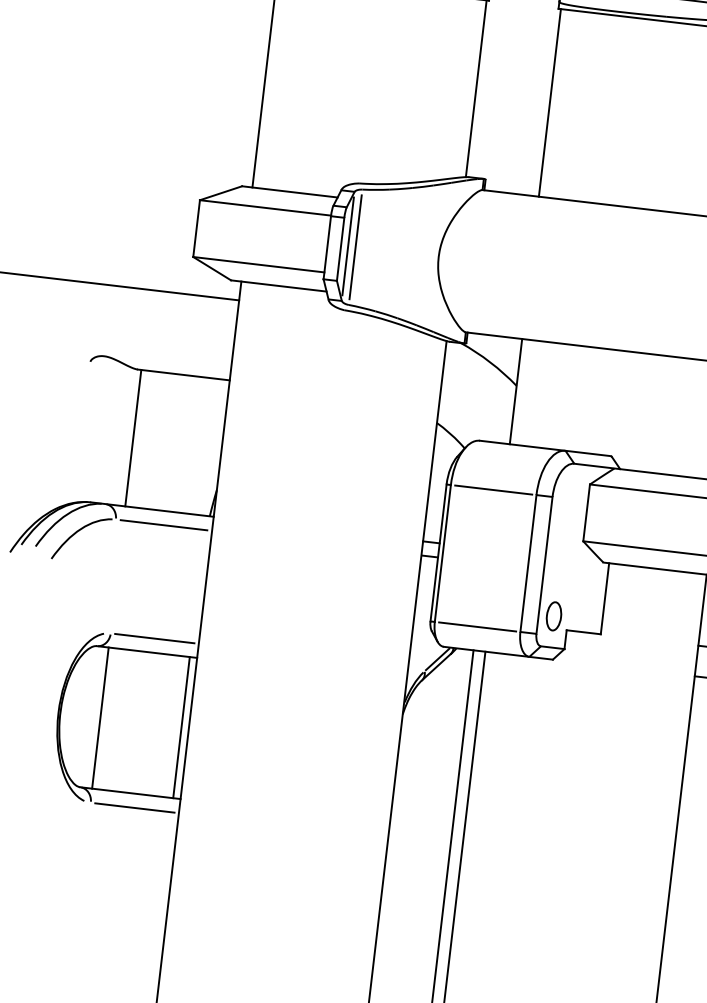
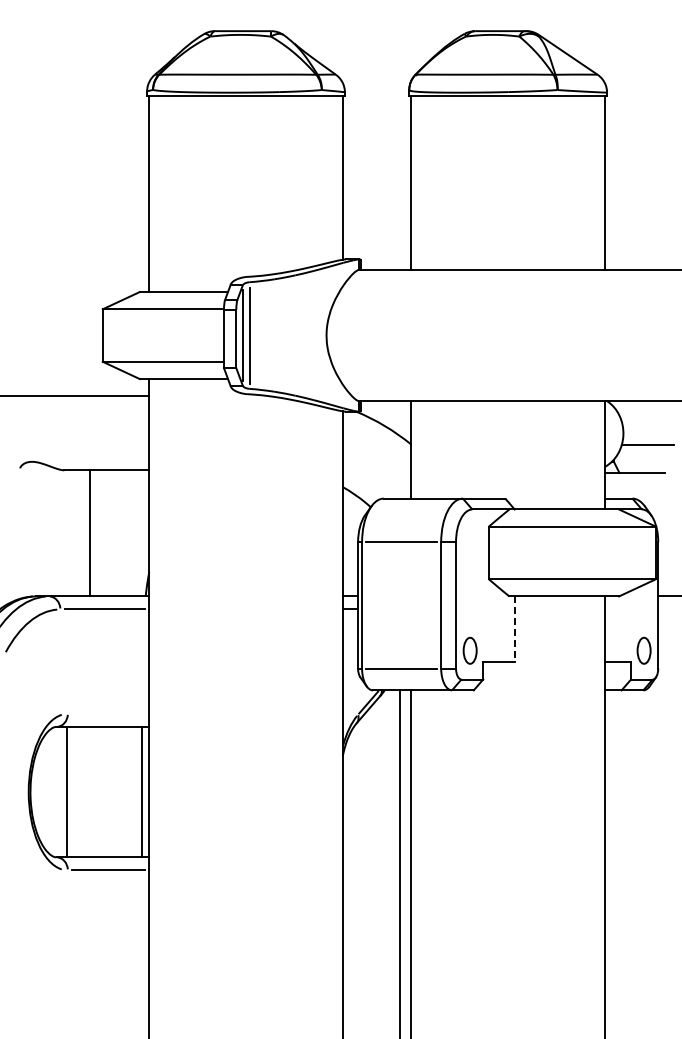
line: (133, 438) -> (90, 533), moved
line: (604, 598) -> (514, 629), solid -> dashed
line: (154, 638) -> (108, 713), removed

